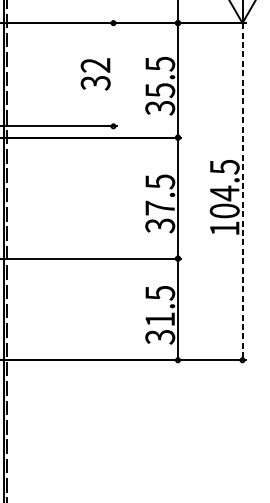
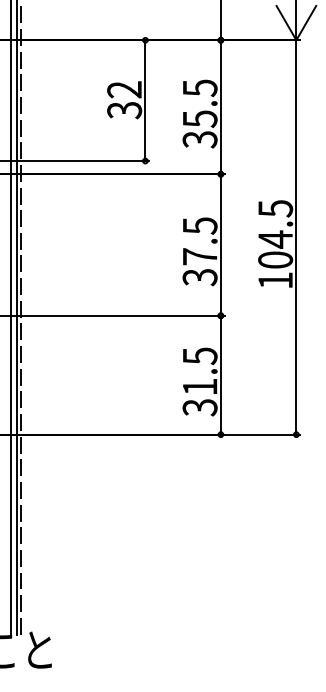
line: (113, 74) -> (145, 100), added
line: (242, 191) -> (296, 237), dashed -> solid

